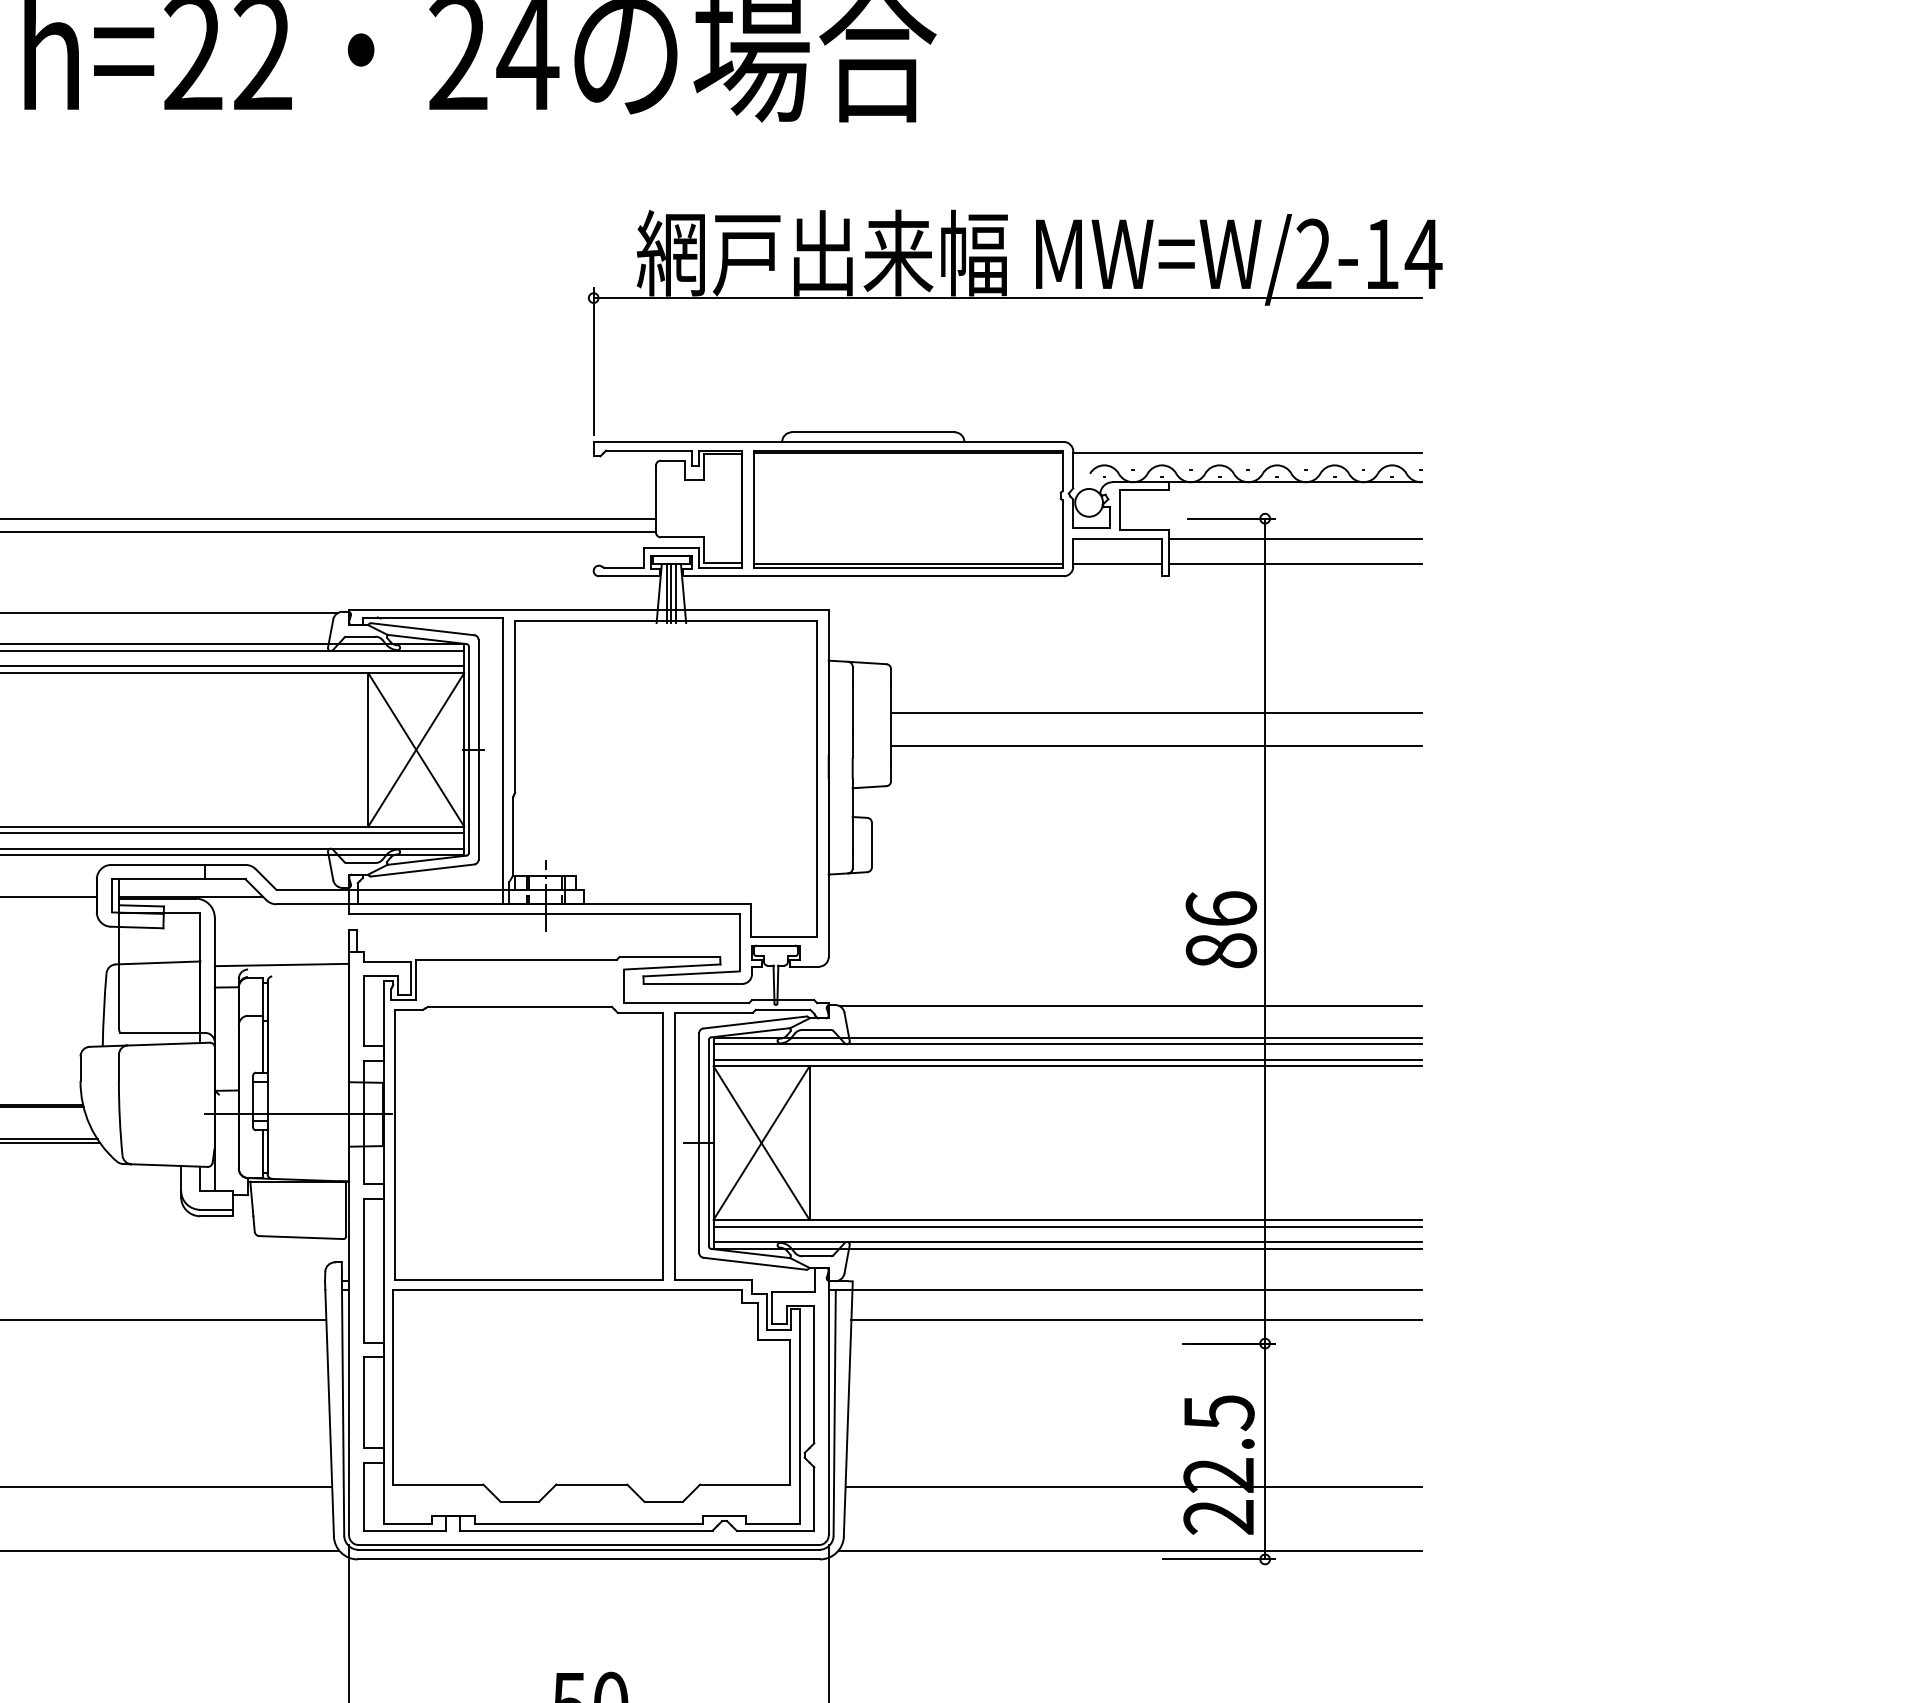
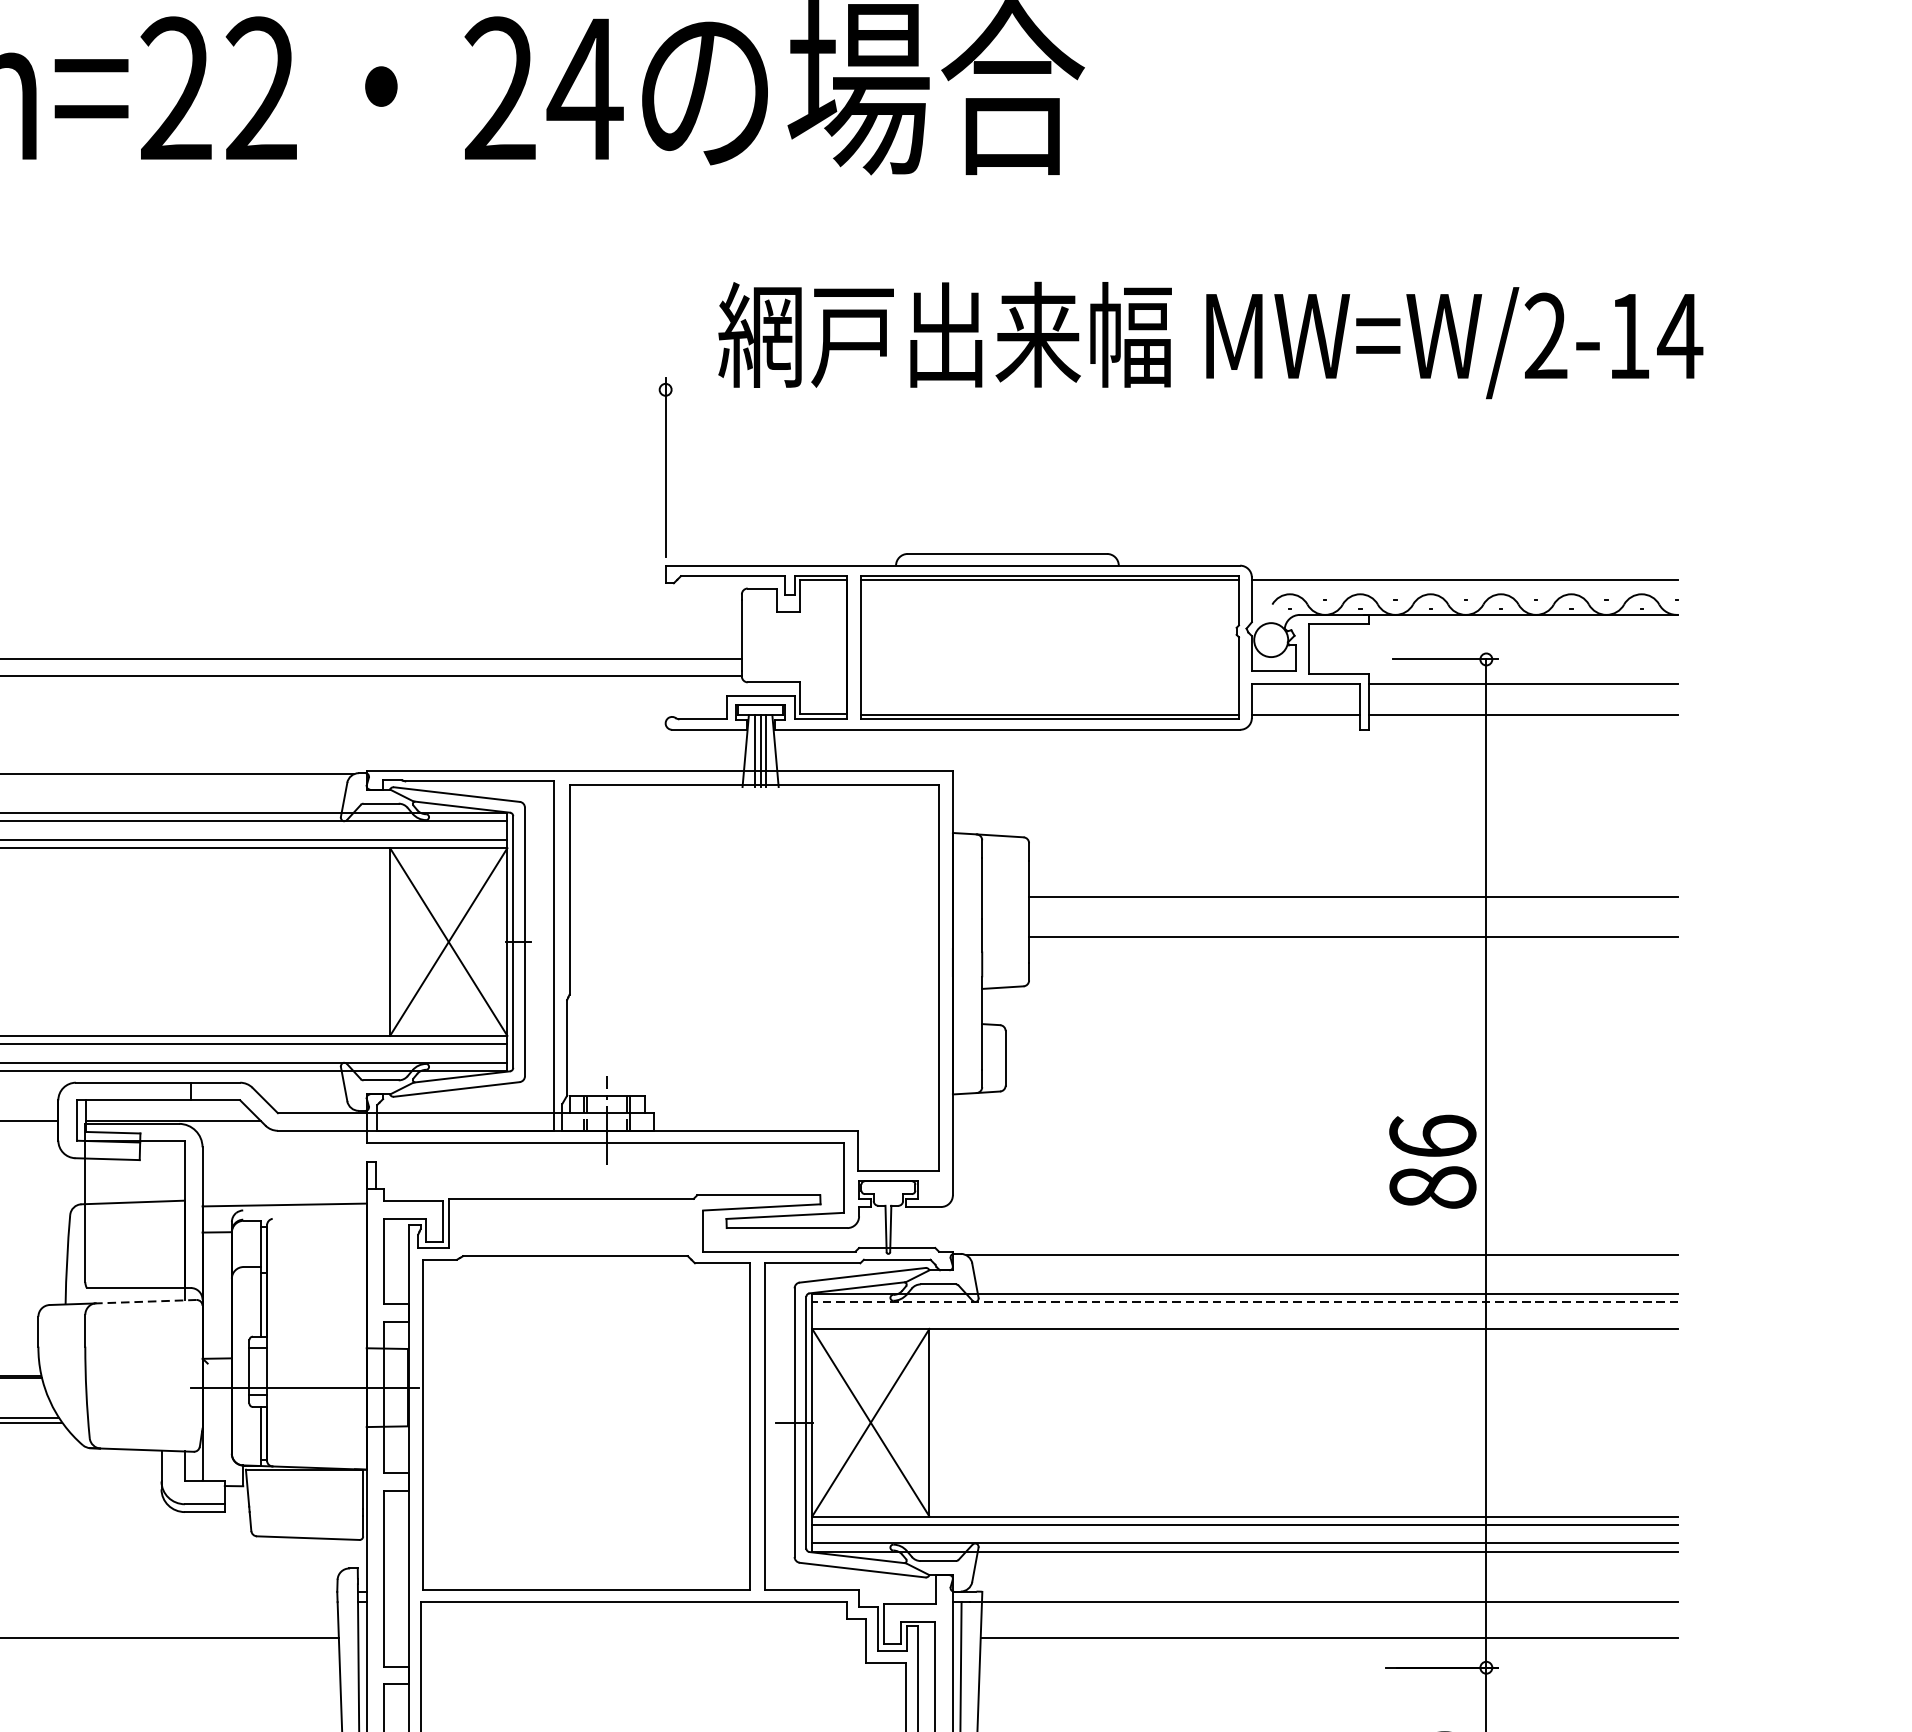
line: (1007, 298) -> (1171, 390), removed
line: (167, 1044) -> (144, 1302), solid -> dashed
line: (1067, 1044) -> (1244, 1302), solid -> dashed
line: (1067, 1059) -> (1244, 1320), removed

